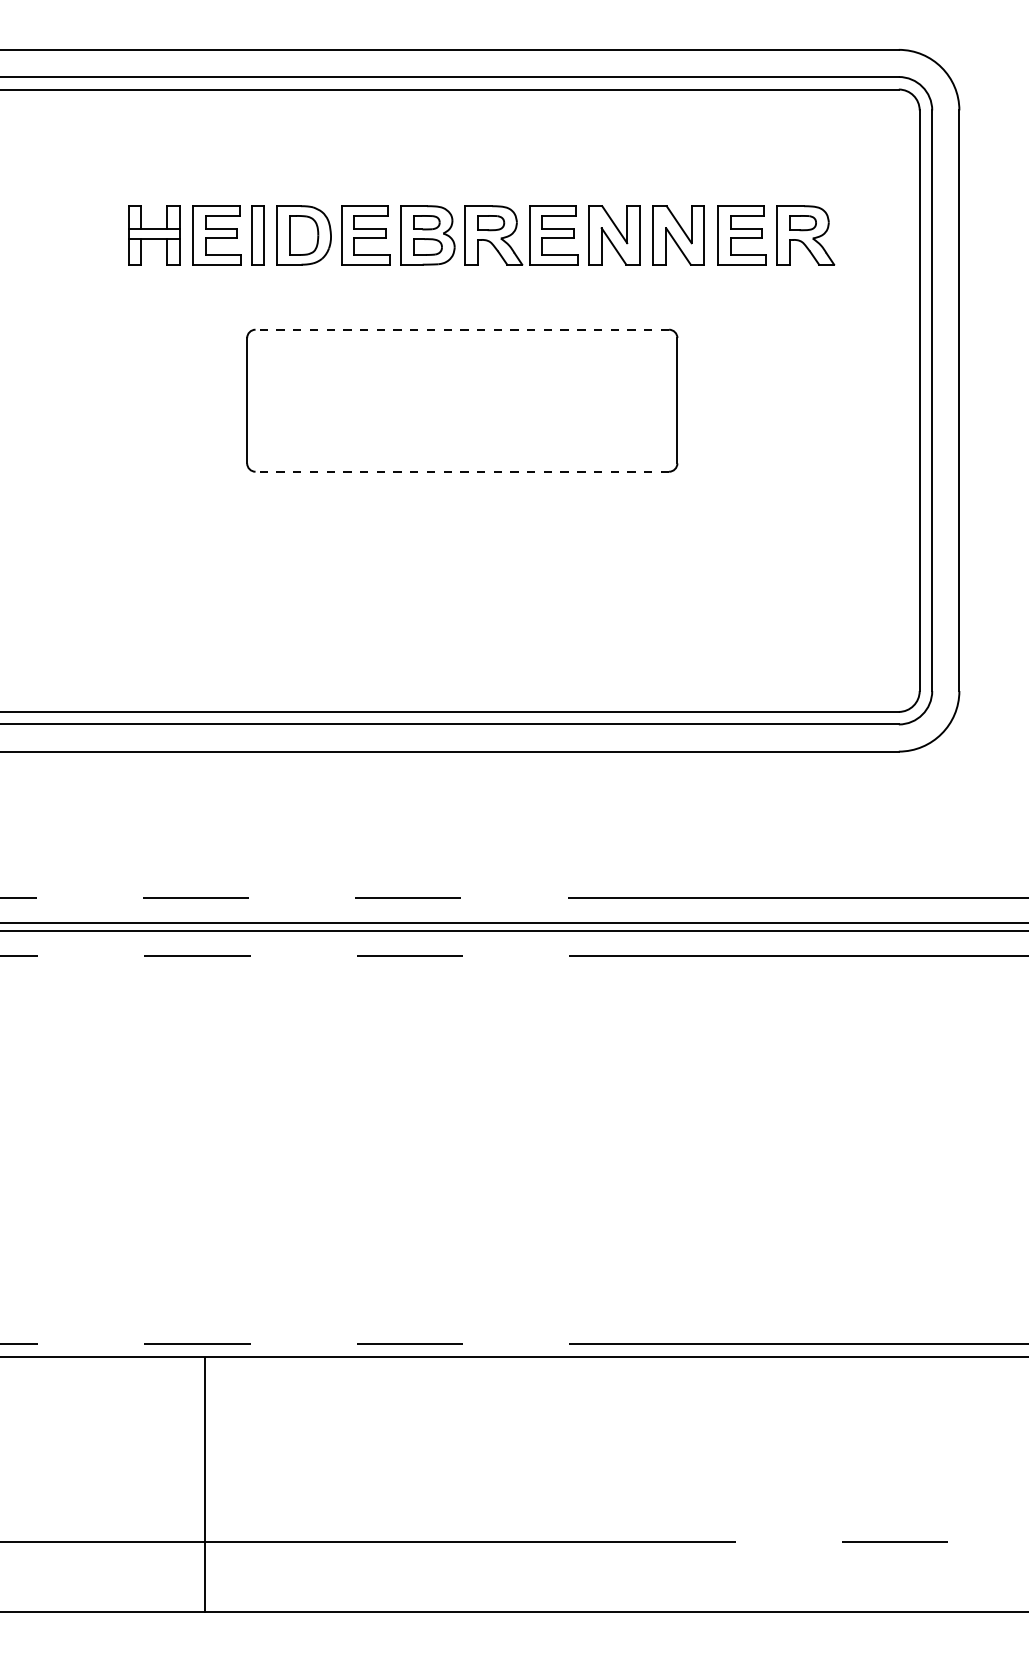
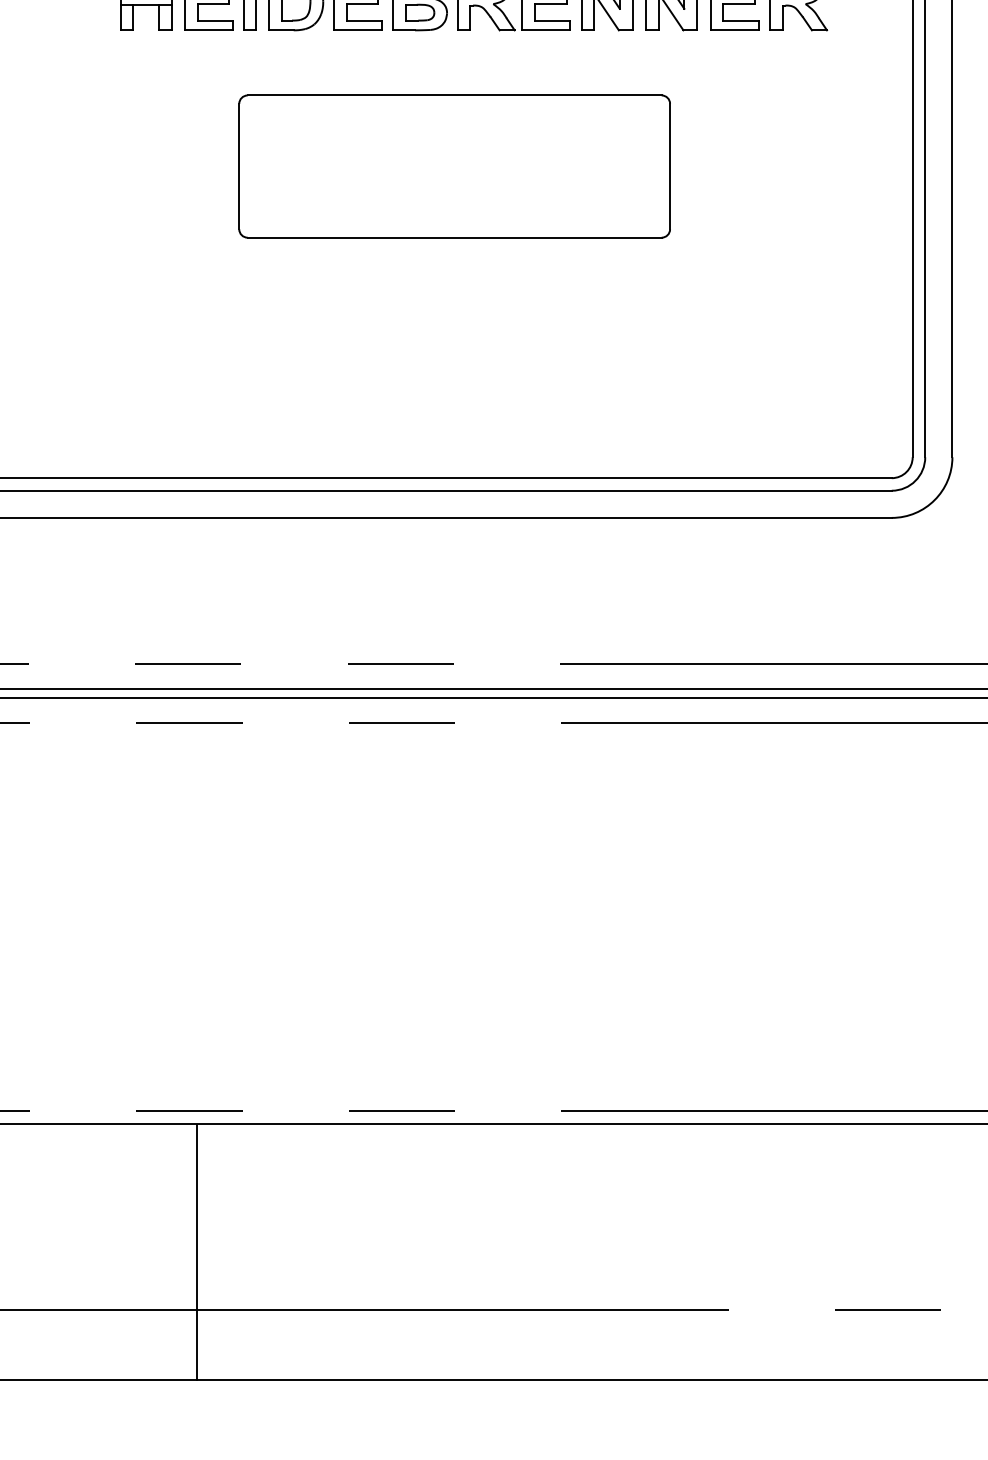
line: (462, 329) -> (454, 95), dashed -> solid
line: (462, 471) -> (454, 237), dashed -> solid

